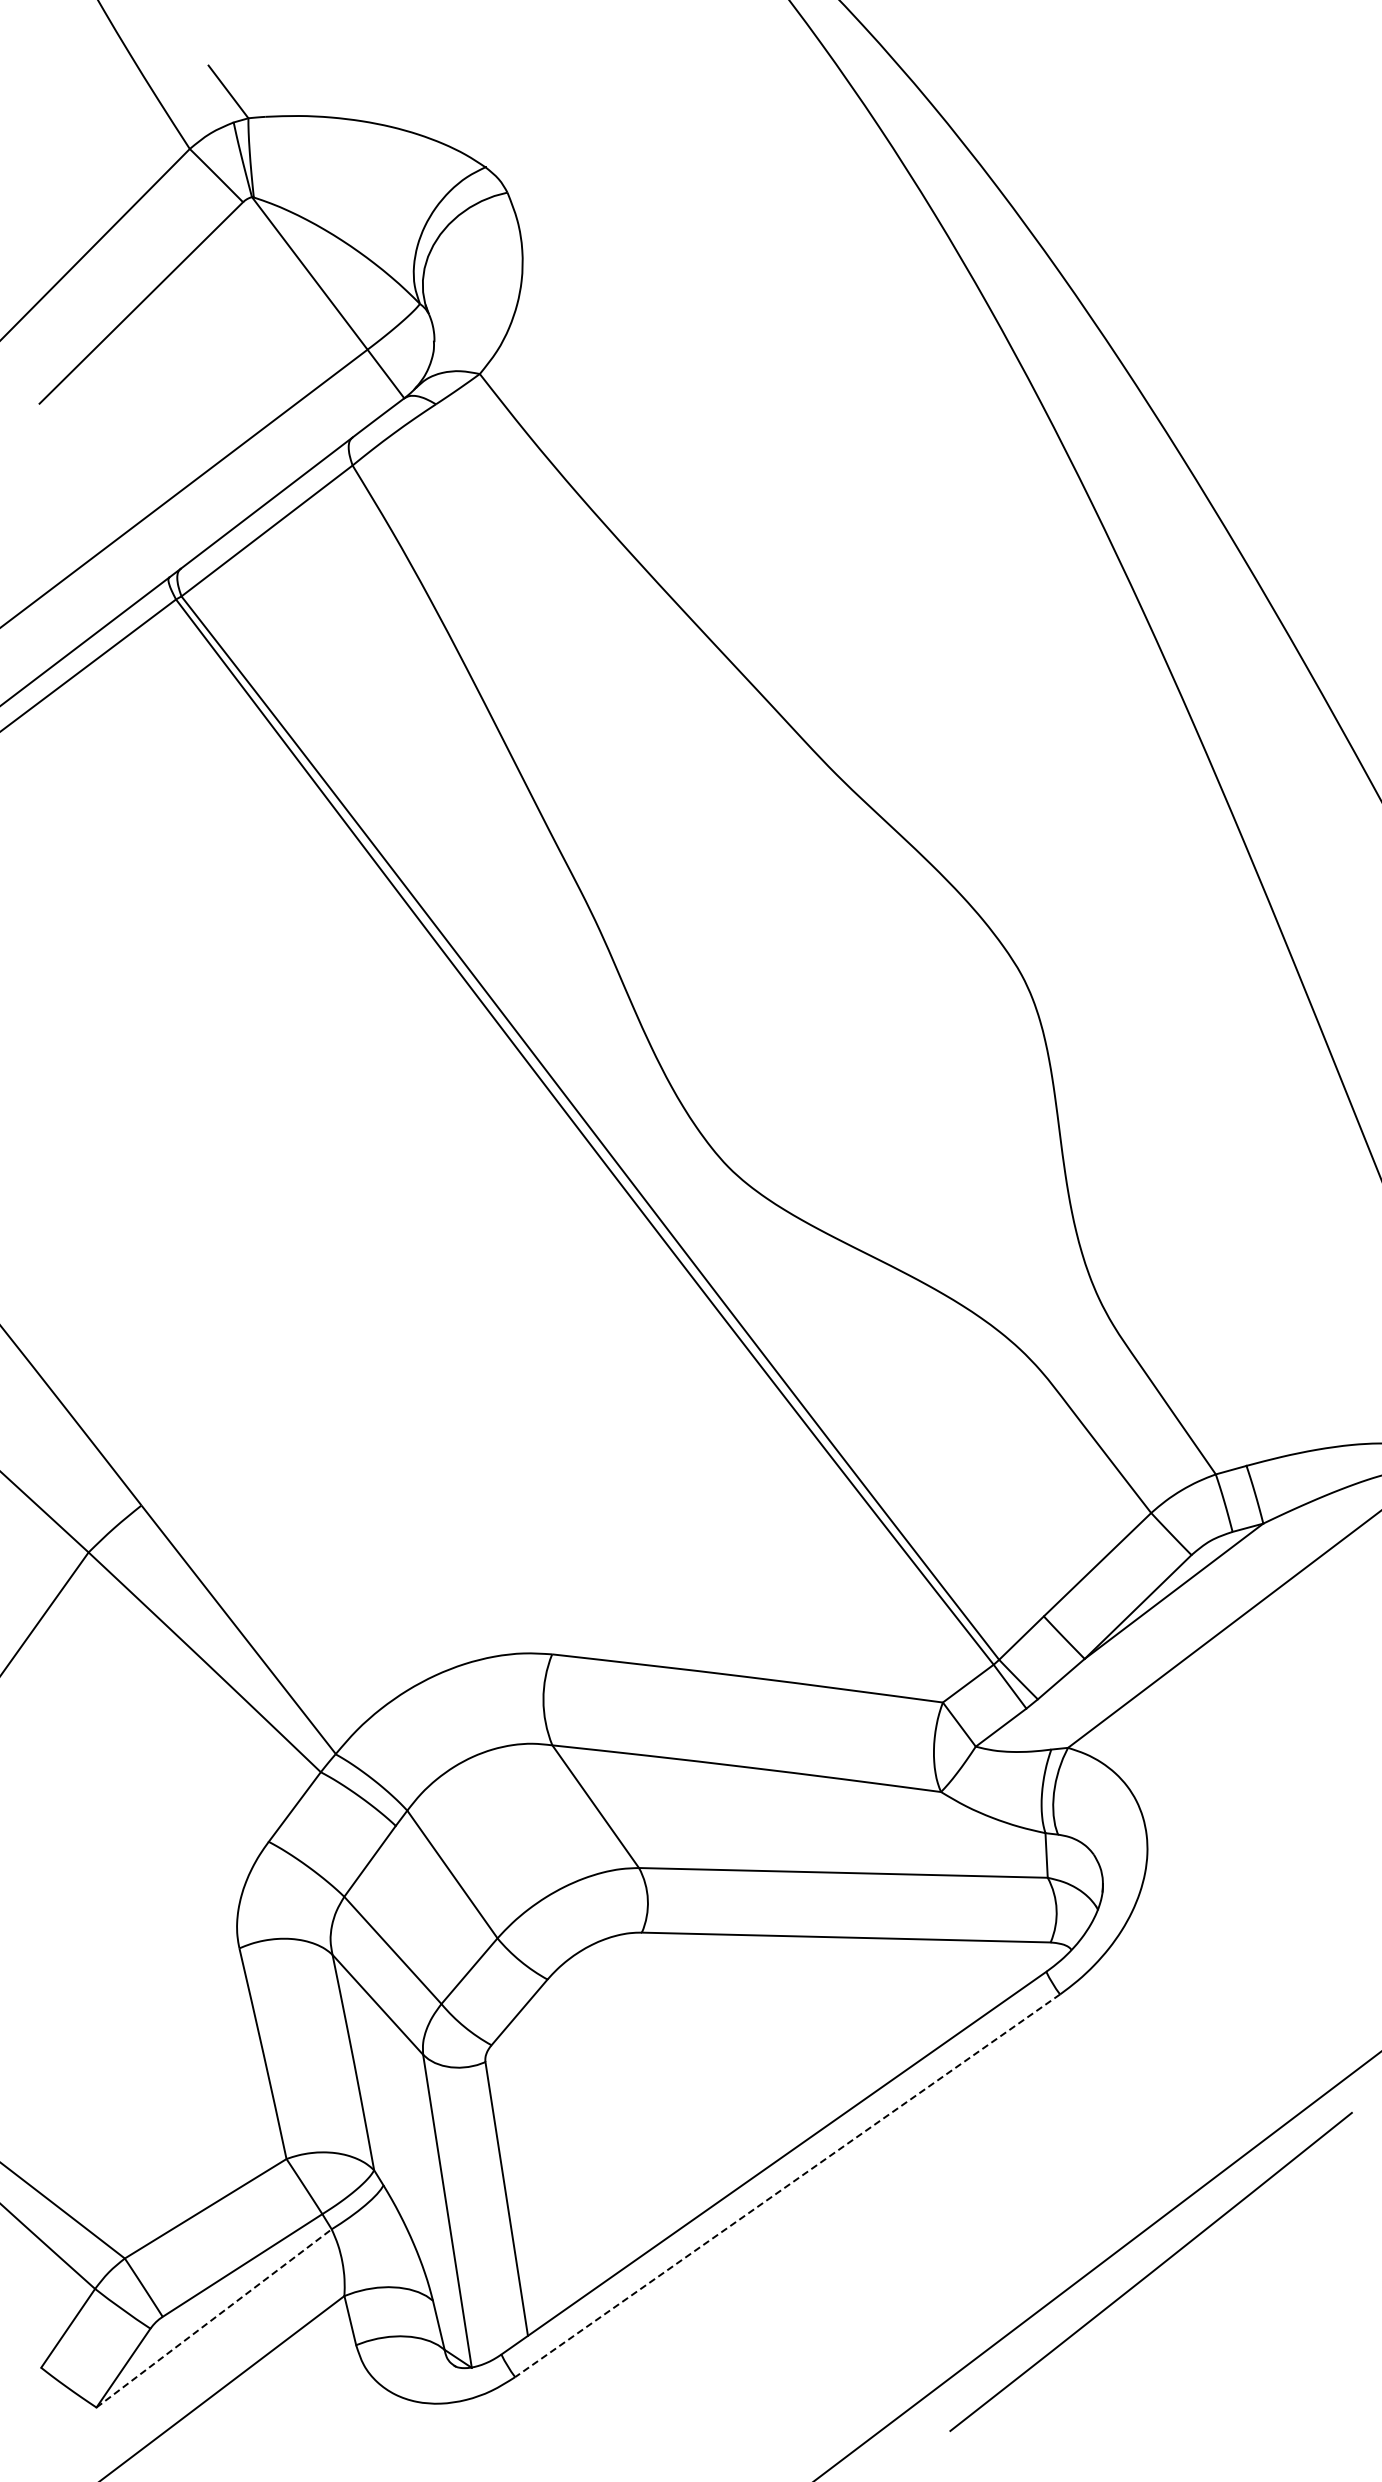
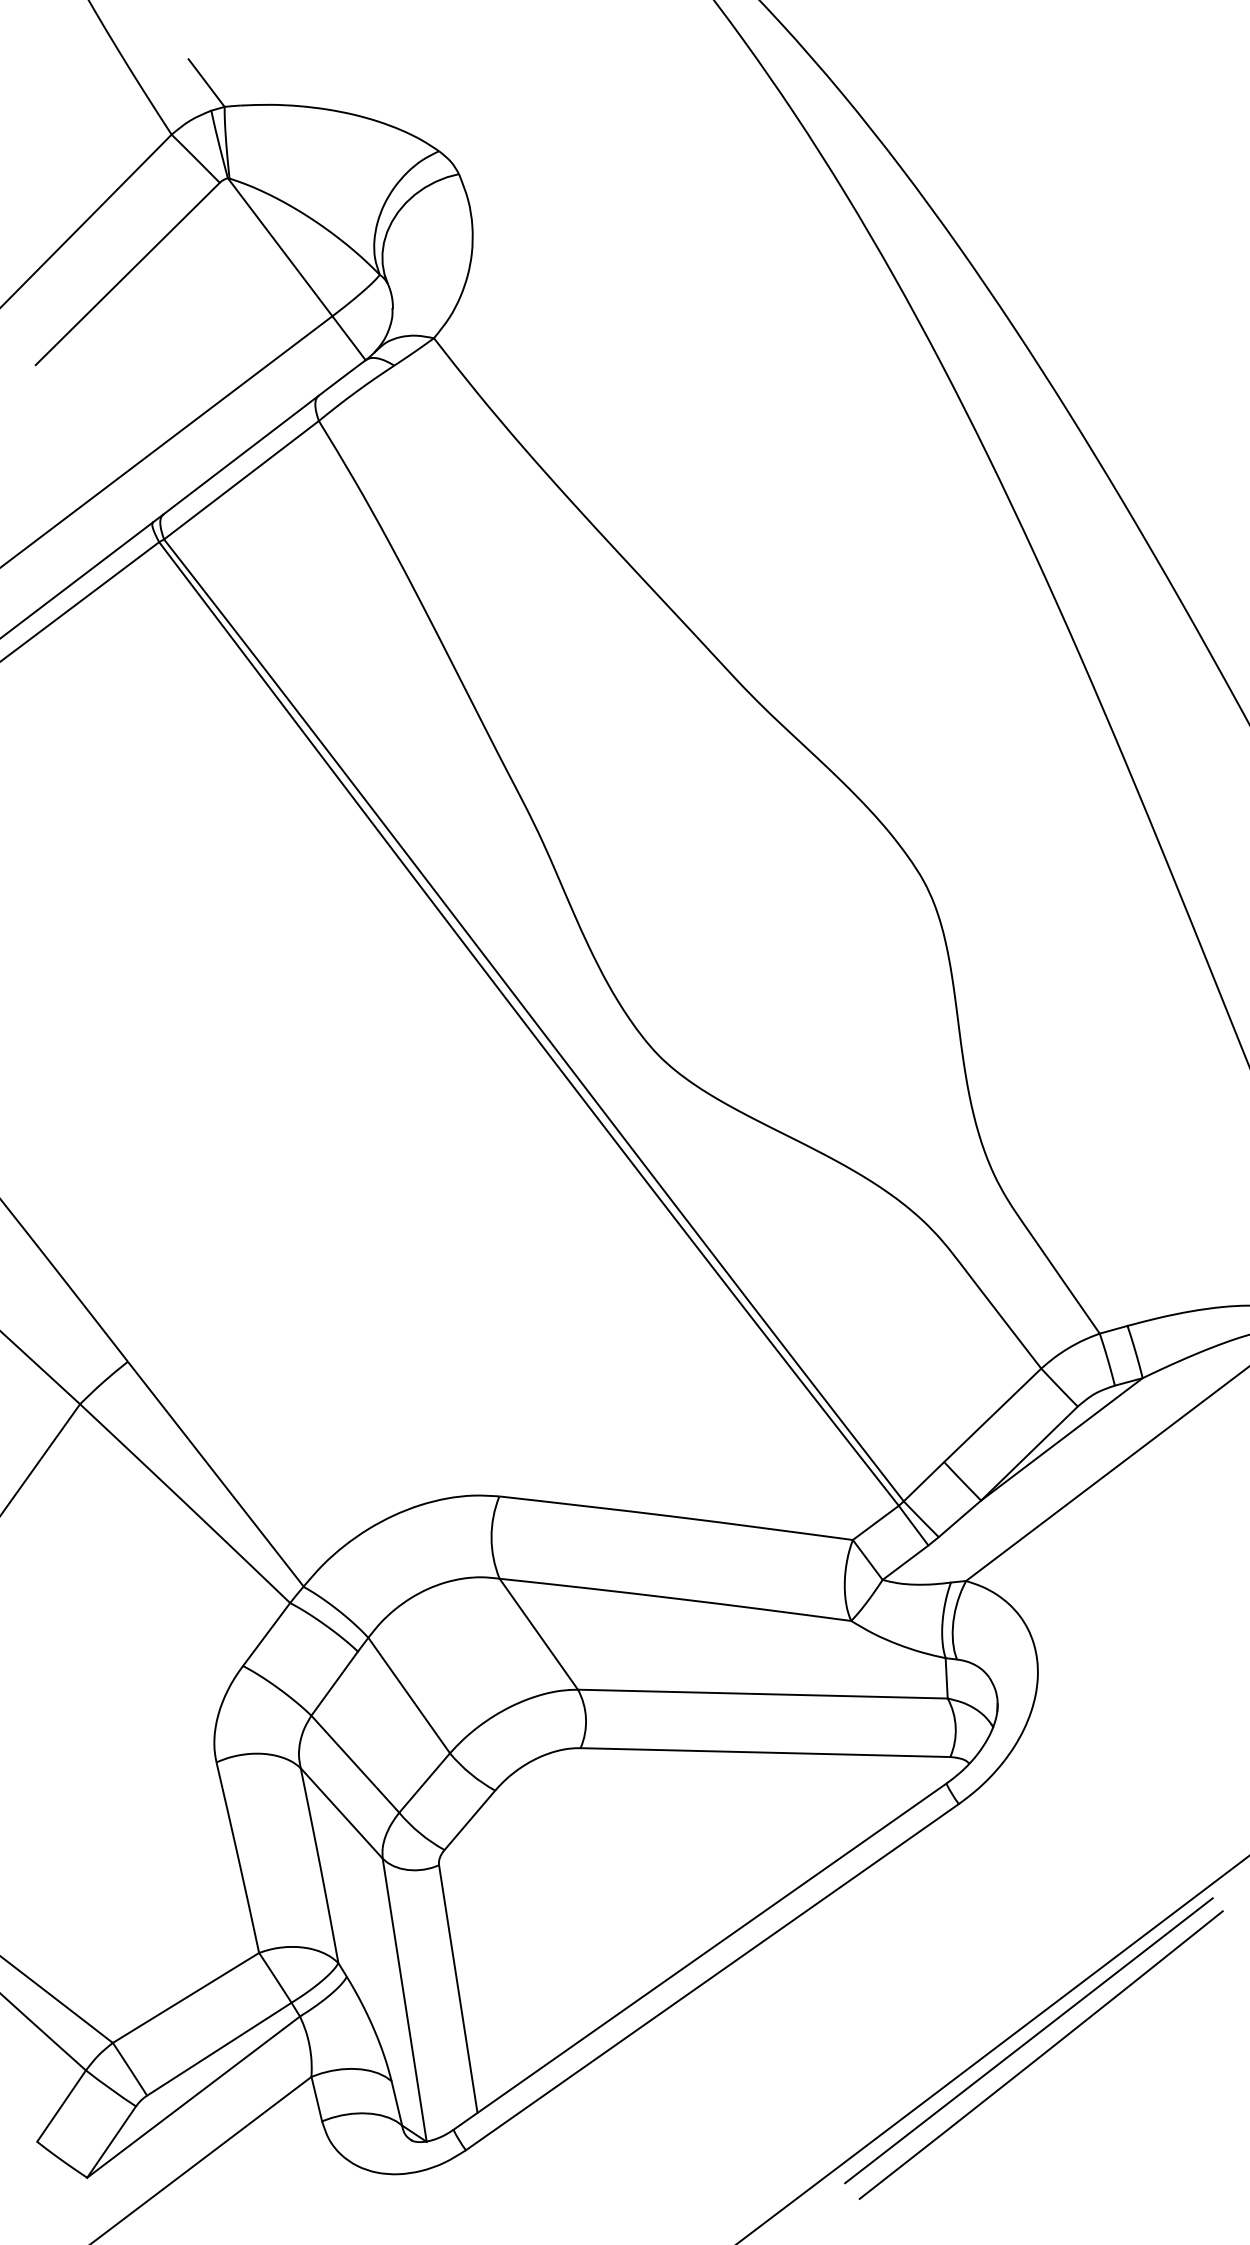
line: (787, 2185) -> (712, 1976), dashed -> solid
line: (1137, 2255) -> (1028, 2040), added
line: (214, 2318) -> (193, 2097), dashed -> solid

